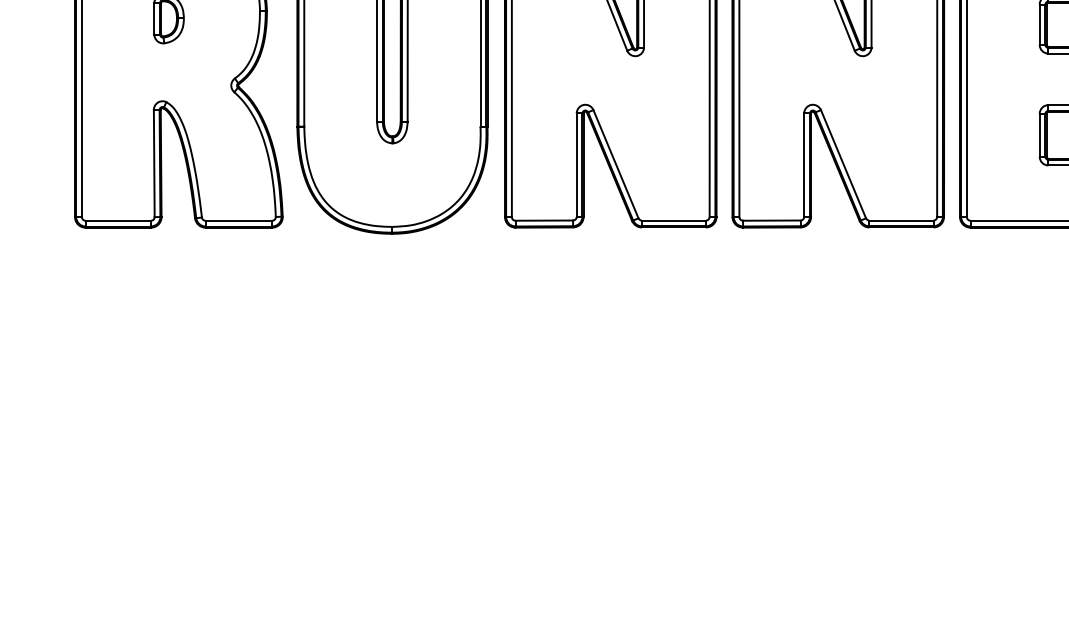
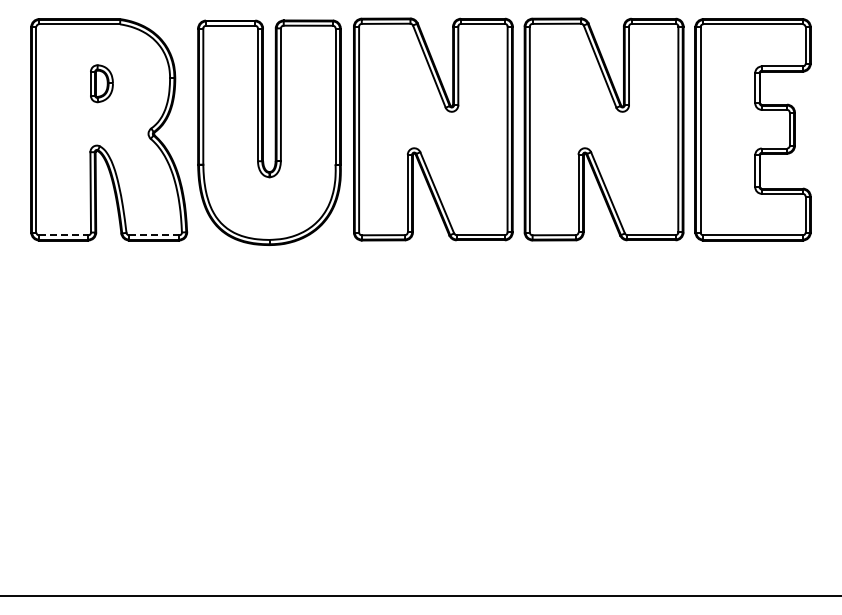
line: (117, 220) -> (63, 235), solid -> dashed
line: (239, 220) -> (154, 235), solid -> dashed

